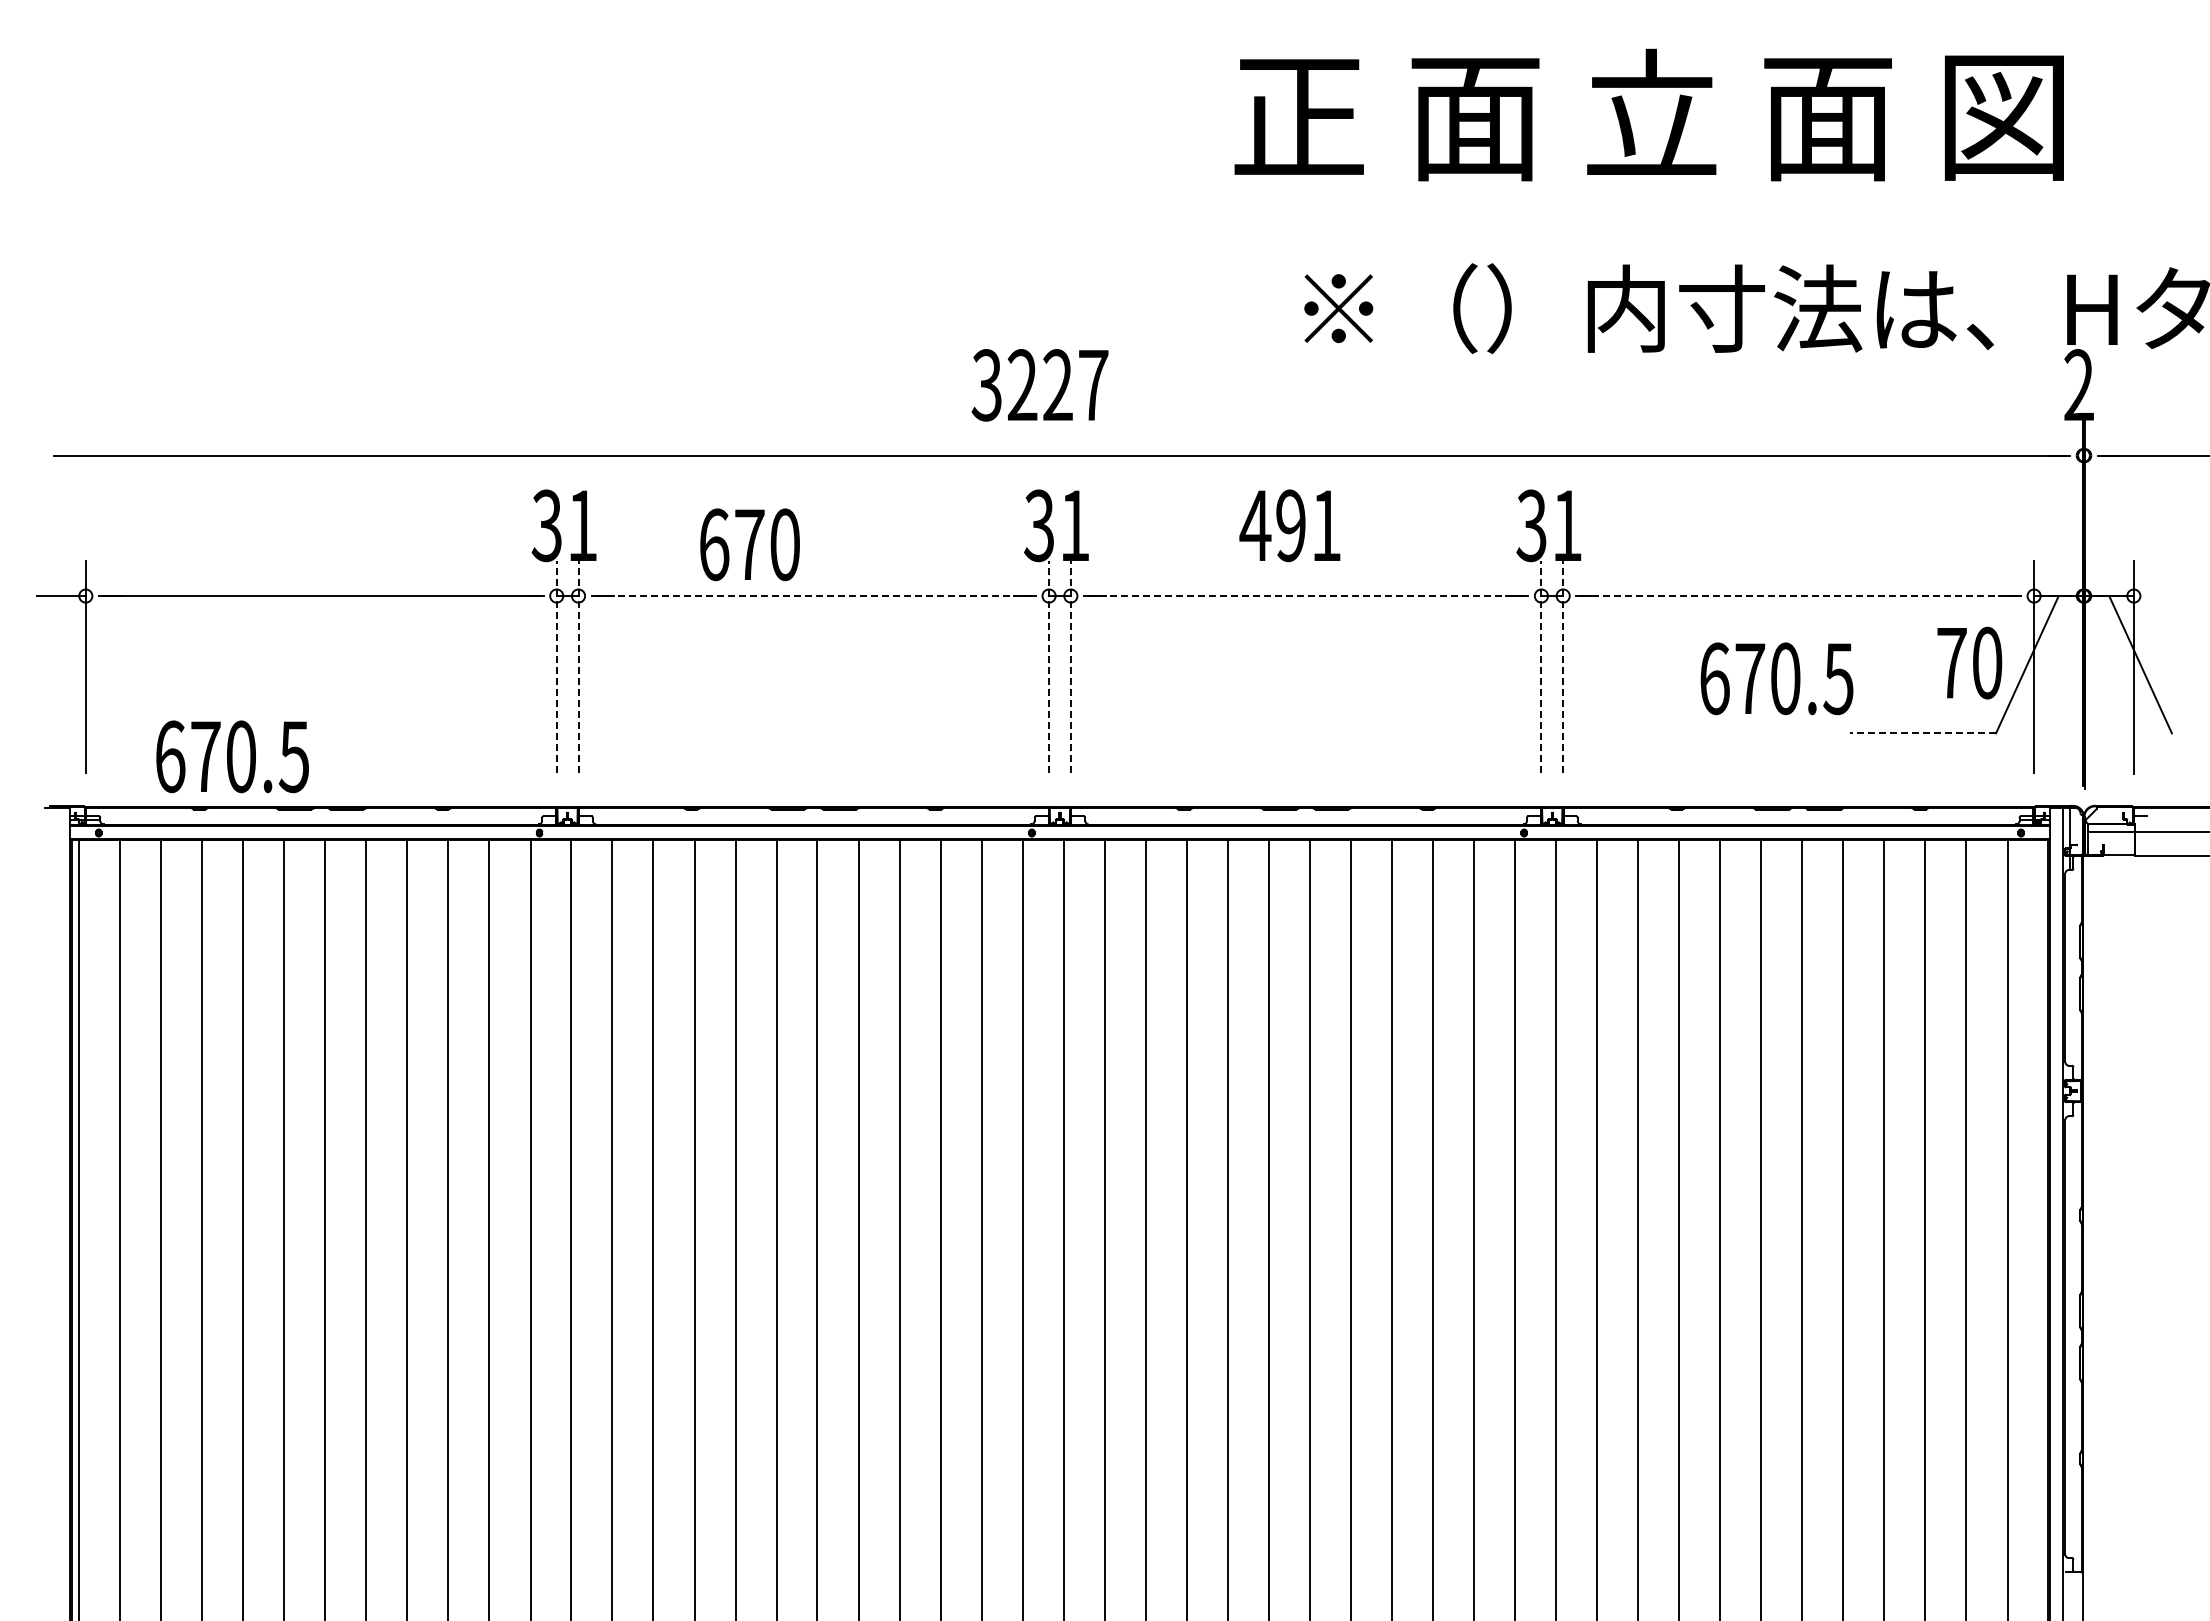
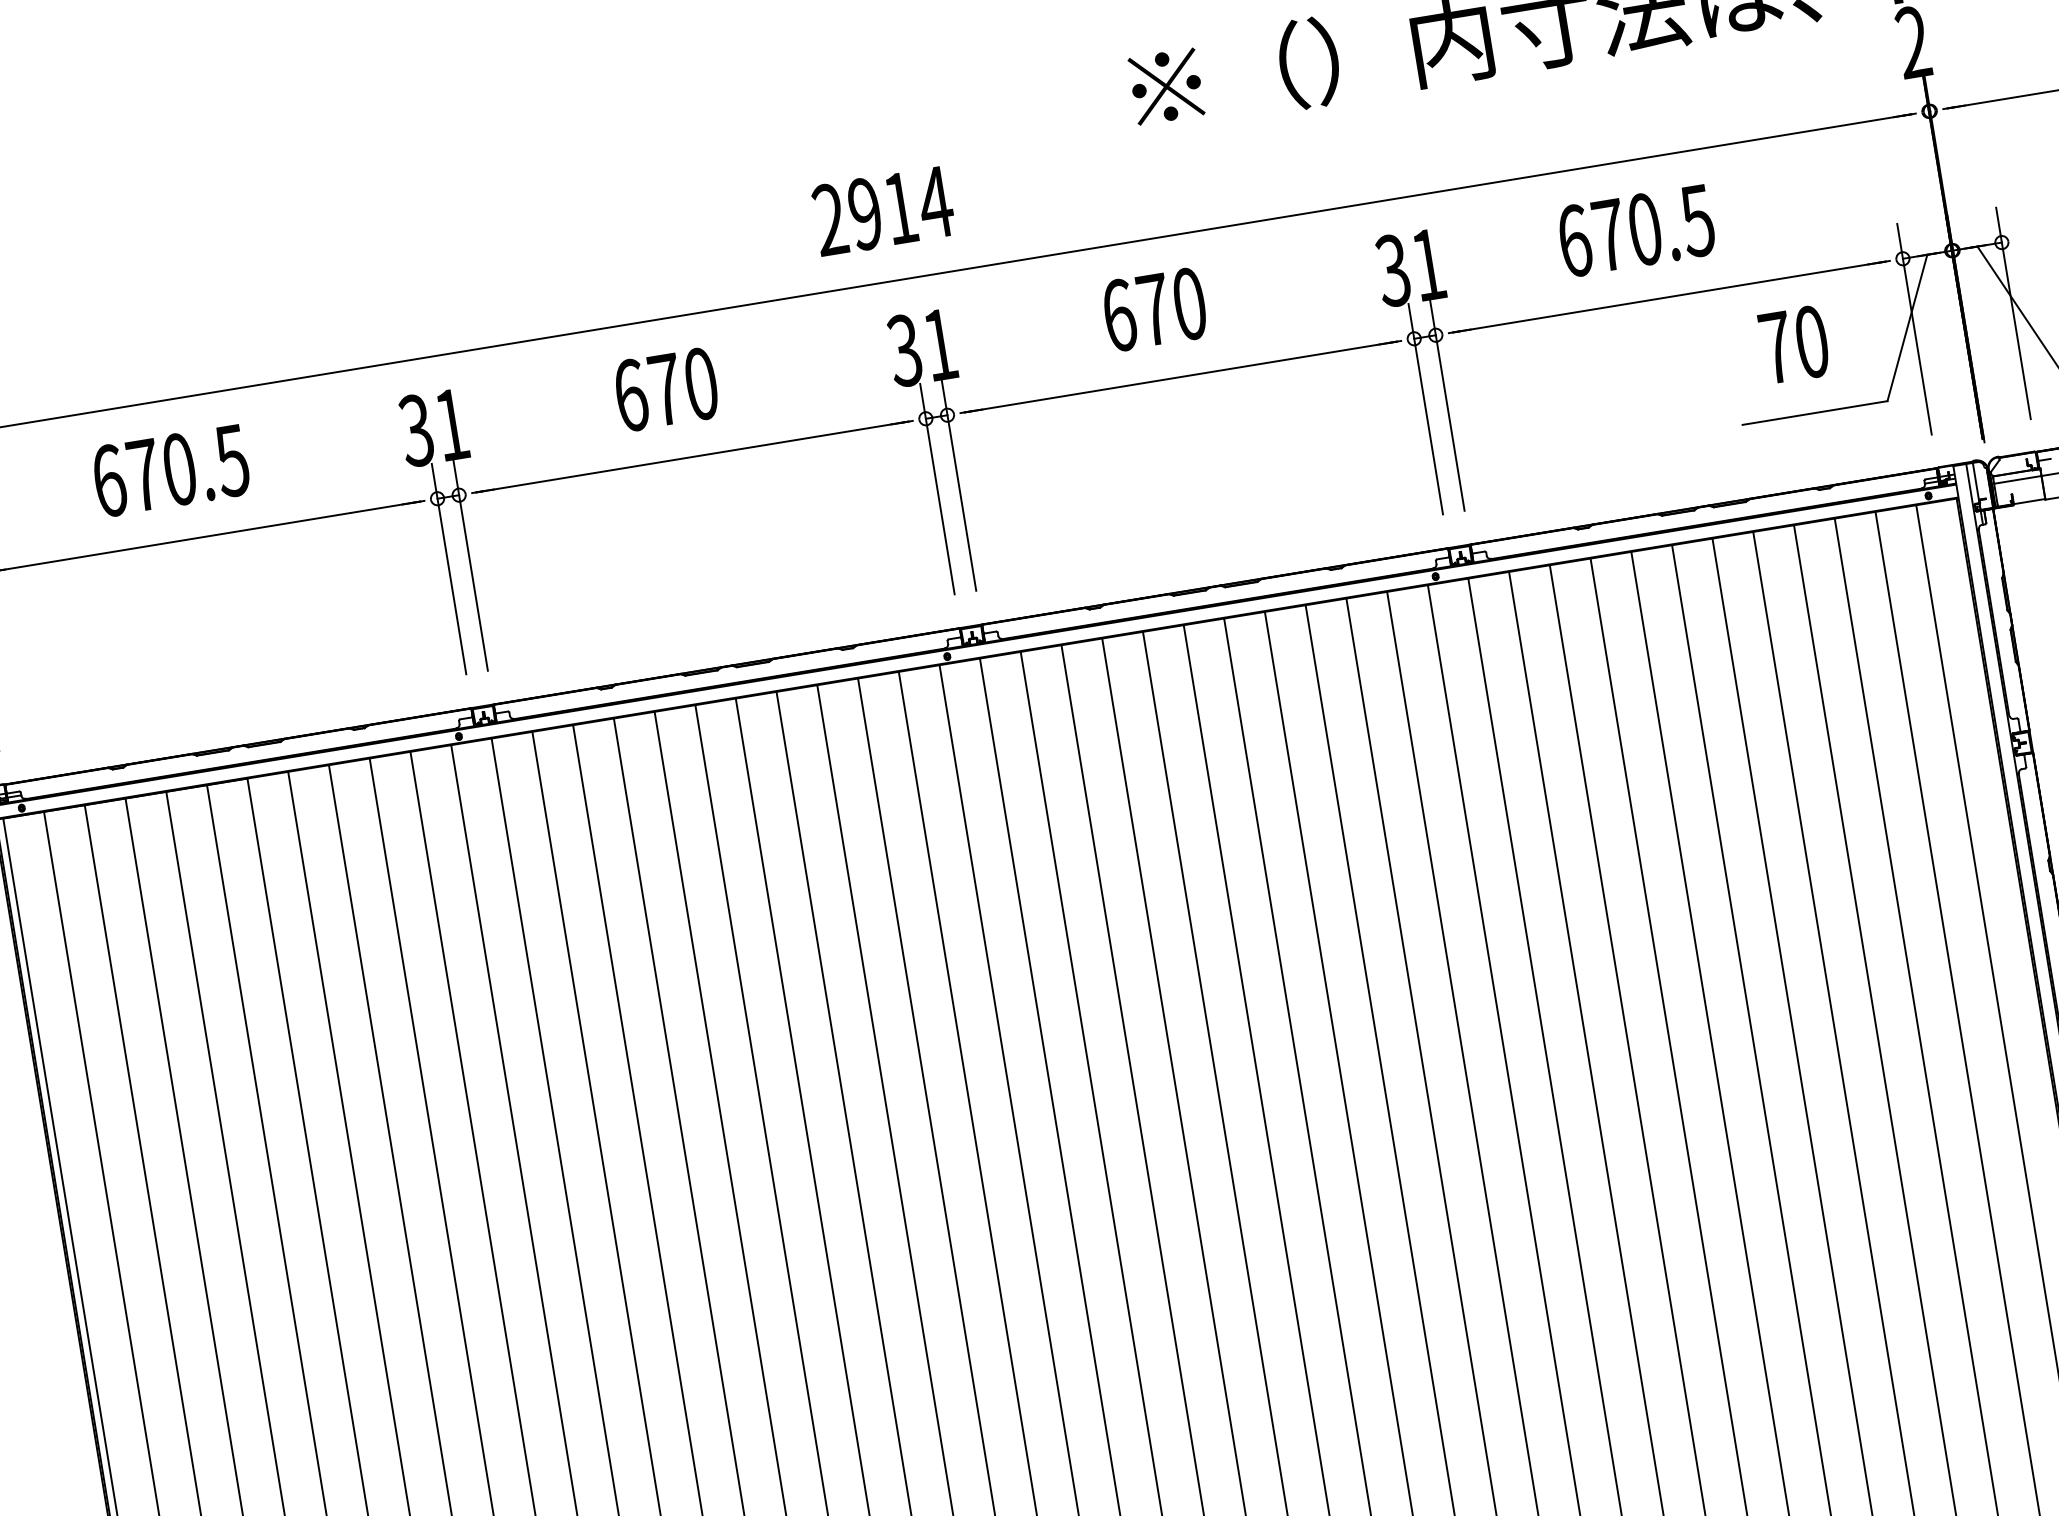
text: (1040, 385) -> (883, 211), 3227 -> 2914
text: (1290, 525) -> (1153, 309), 491 -> 670
text: (749, 544) -> (665, 389), moved
line: (813, 596) -> (692, 457), dashed -> solid
line: (1306, 596) -> (1181, 377), dashed -> solid
line: (1798, 596) -> (1669, 297), dashed -> solid
text: (1969, 662) -> (1794, 344), moved
line: (556, 666) -> (448, 568), dashed -> solid
line: (578, 666) -> (470, 565), dashed -> solid
line: (1049, 666) -> (937, 488), dashed -> solid
line: (1070, 666) -> (958, 485), dashed -> solid
line: (1541, 666) -> (1425, 408), dashed -> solid
line: (1563, 666) -> (1447, 405), dashed -> solid
text: (1776, 678) -> (1635, 230), moved
line: (1922, 733) -> (1814, 413), dashed -> solid
text: (232, 756) -> (170, 470), moved

